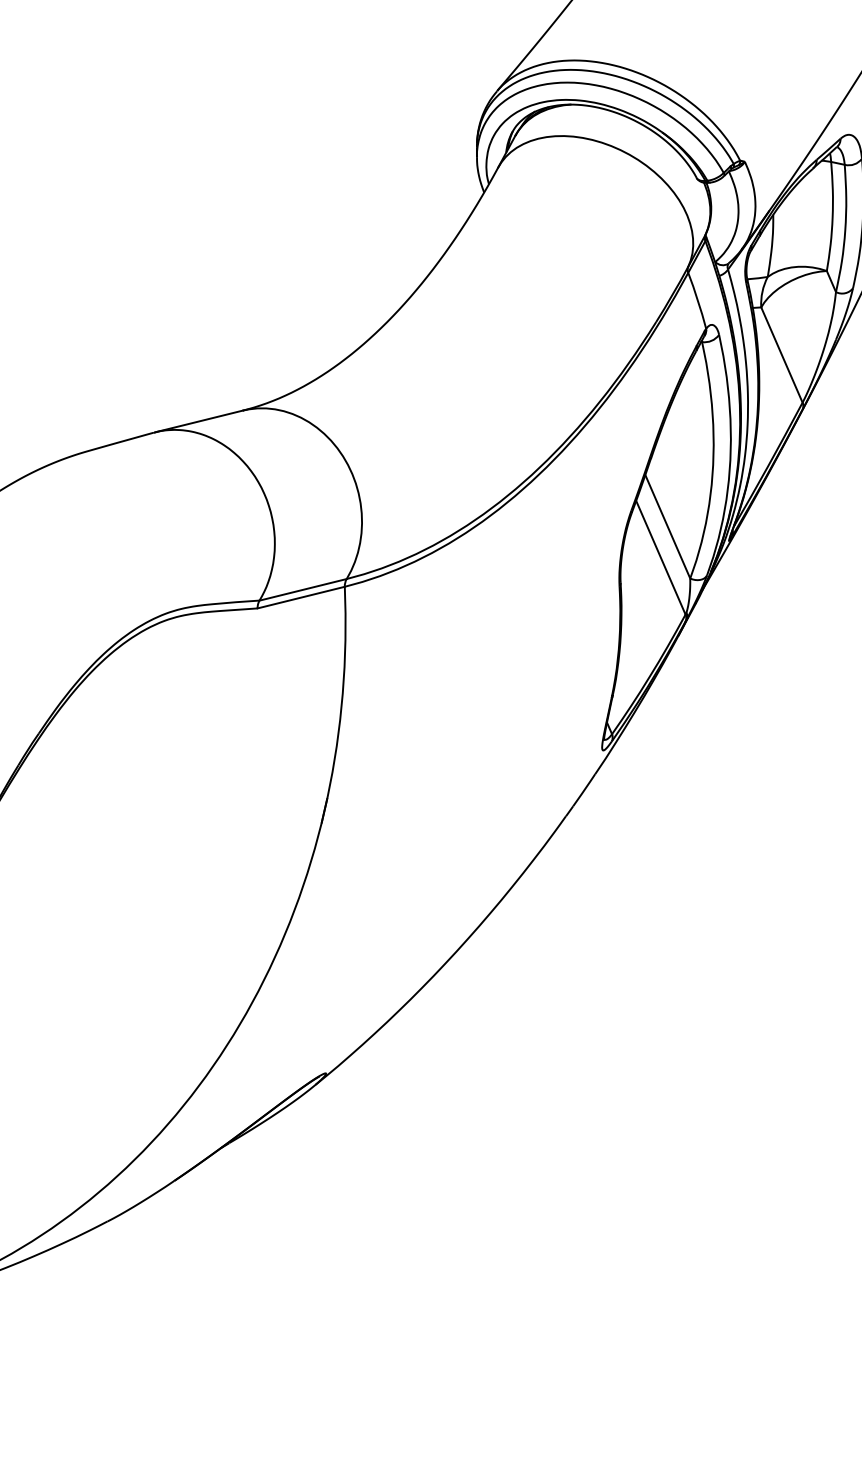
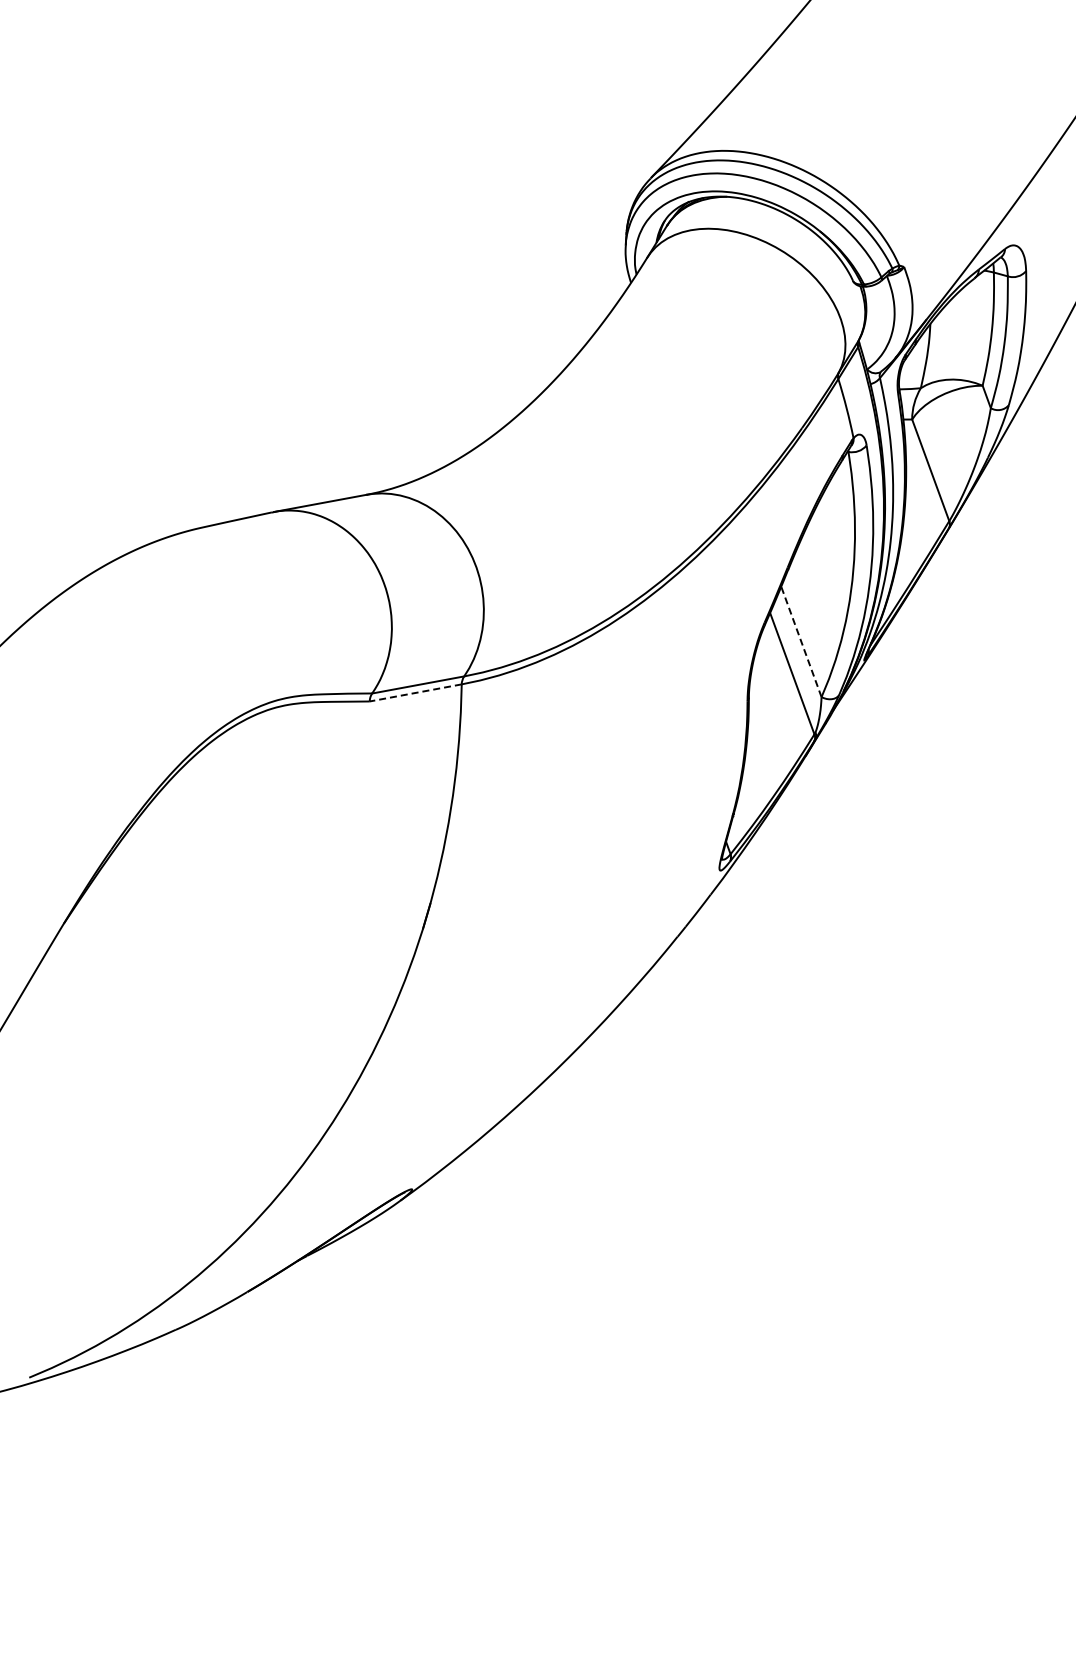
line: (667, 526) -> (801, 641), solid -> dashed
line: (300, 597) -> (415, 692), solid -> dashed

